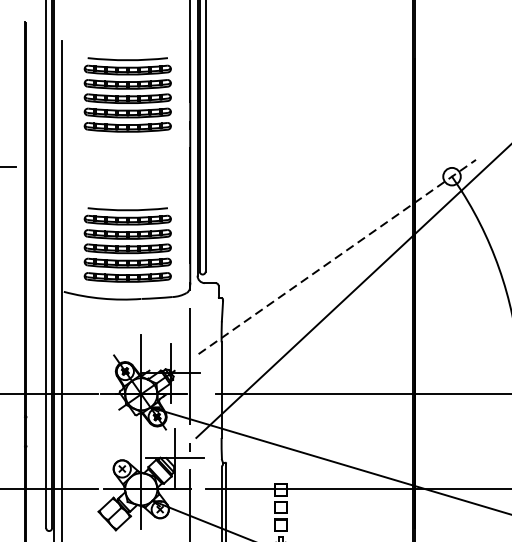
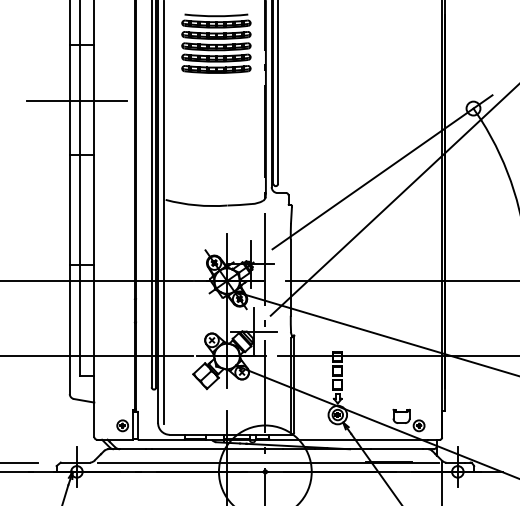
part: (127, 244) -> (216, 162), removed
line: (337, 257) -> (382, 172), dashed -> solid

